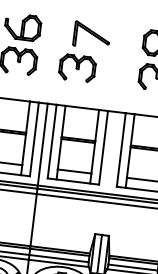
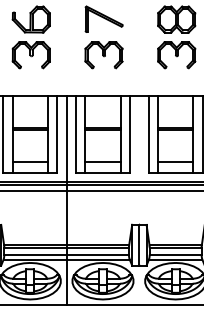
part: (76, 68) -> (103, 55), moved

